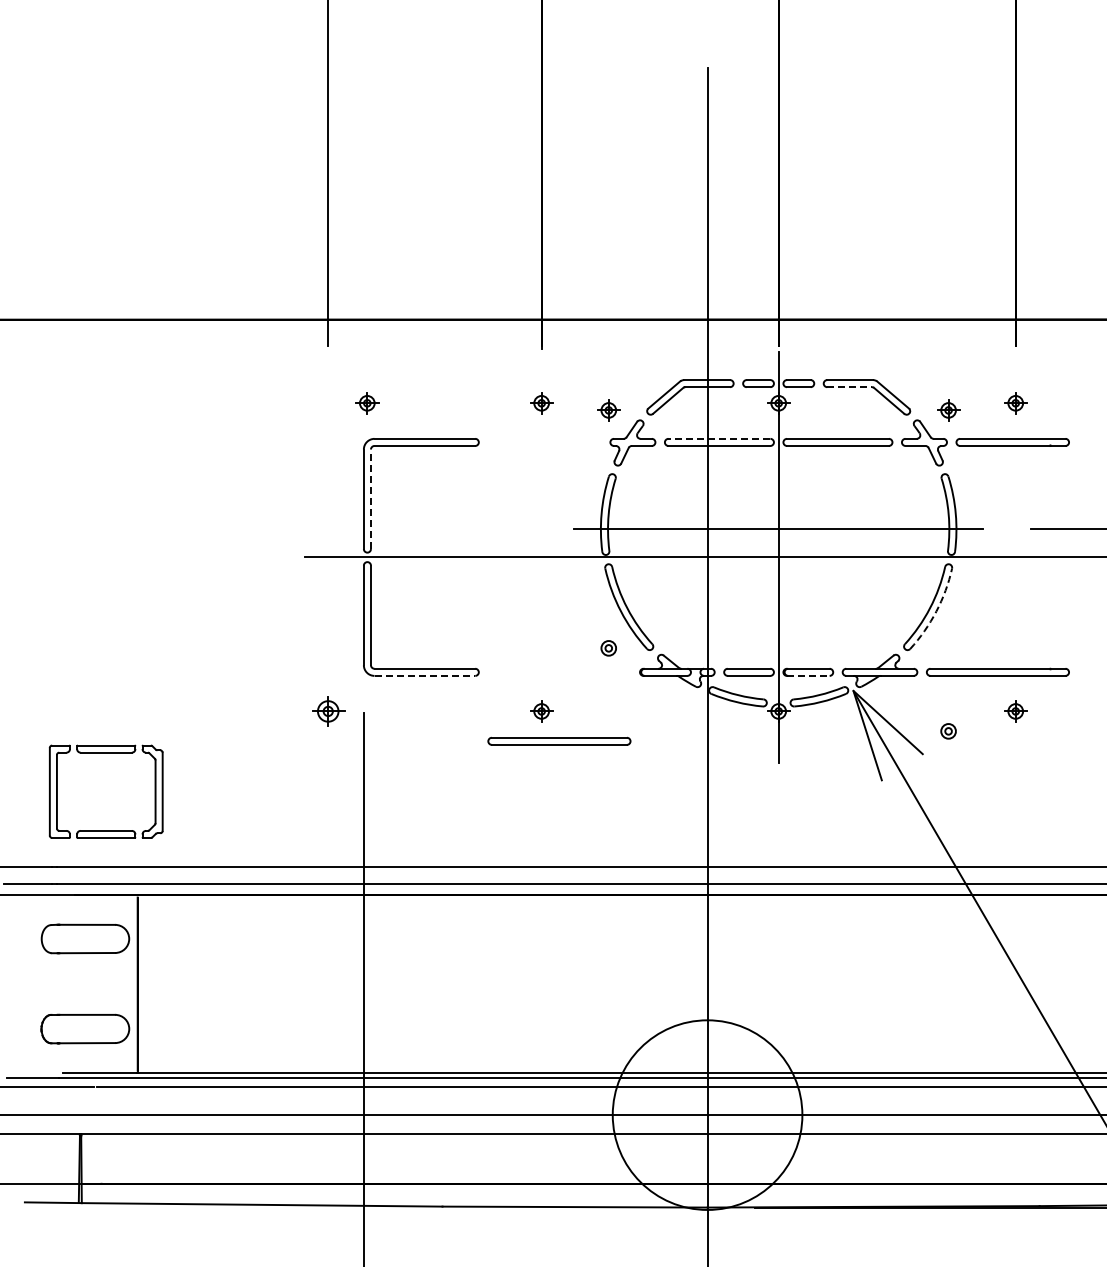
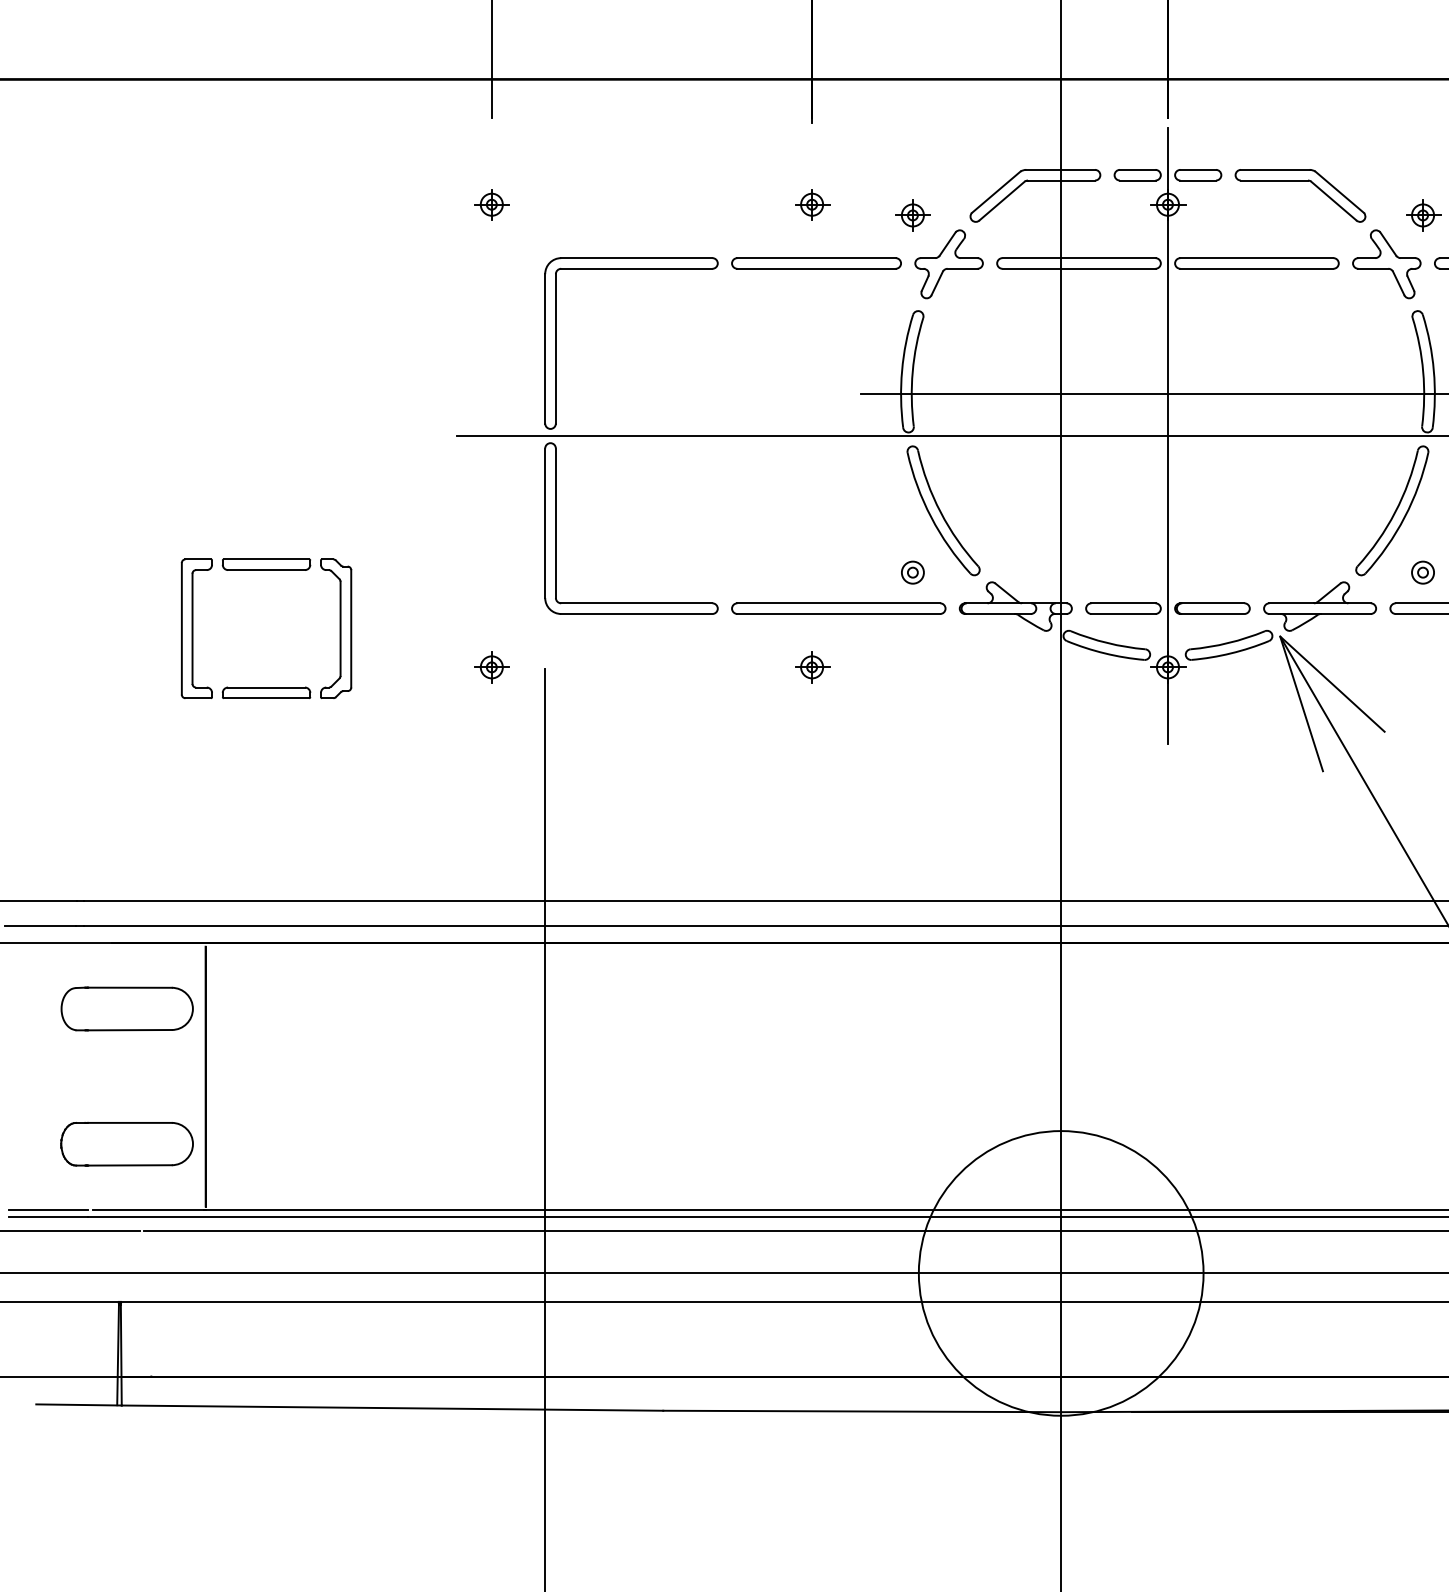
line: (850, 387) -> (1275, 181), dashed -> solid
part: (367, 403) -> (492, 205), moved
line: (719, 438) -> (1079, 257), dashed -> solid
part: (544, 442) -> (816, 263), added
line: (370, 499) -> (555, 349), dashed -> solid
arc: (936, 611) -> (1404, 517), dashed -> solid
line: (425, 675) -> (637, 613), dashed -> solid
line: (808, 675) -> (1212, 613), dashed -> solid
part: (328, 711) -> (492, 667), size x0.71
part: (948, 731) -> (1422, 572), moved
part: (559, 740) -> (838, 607), moved
part: (105, 753) -> (265, 571), moved
line: (33, 1072) -> (49, 1209), added

